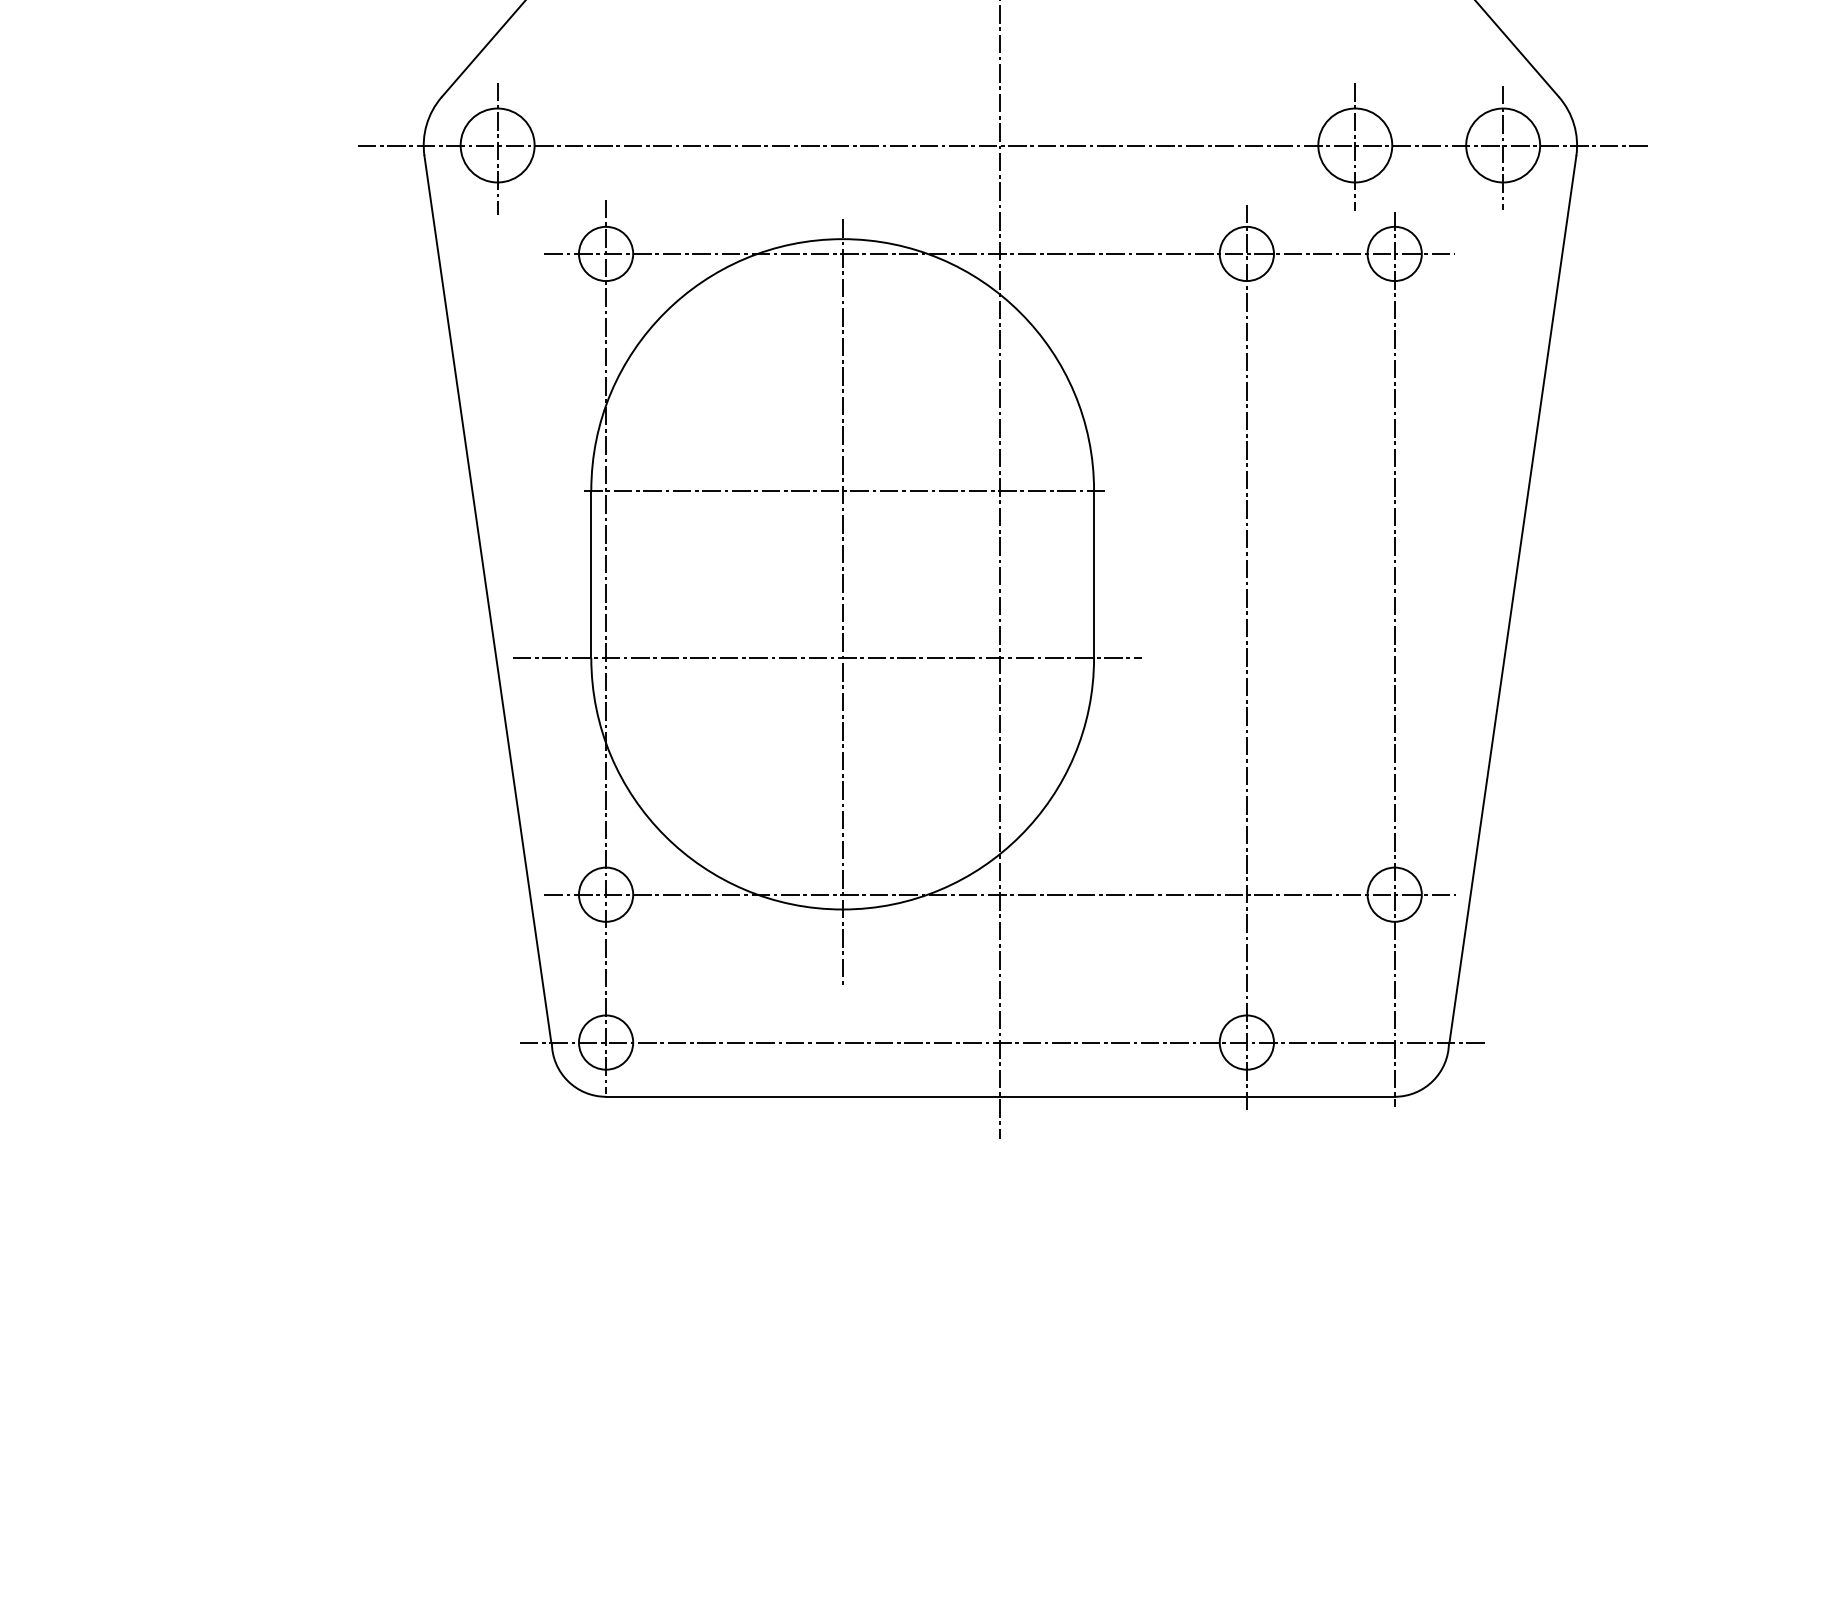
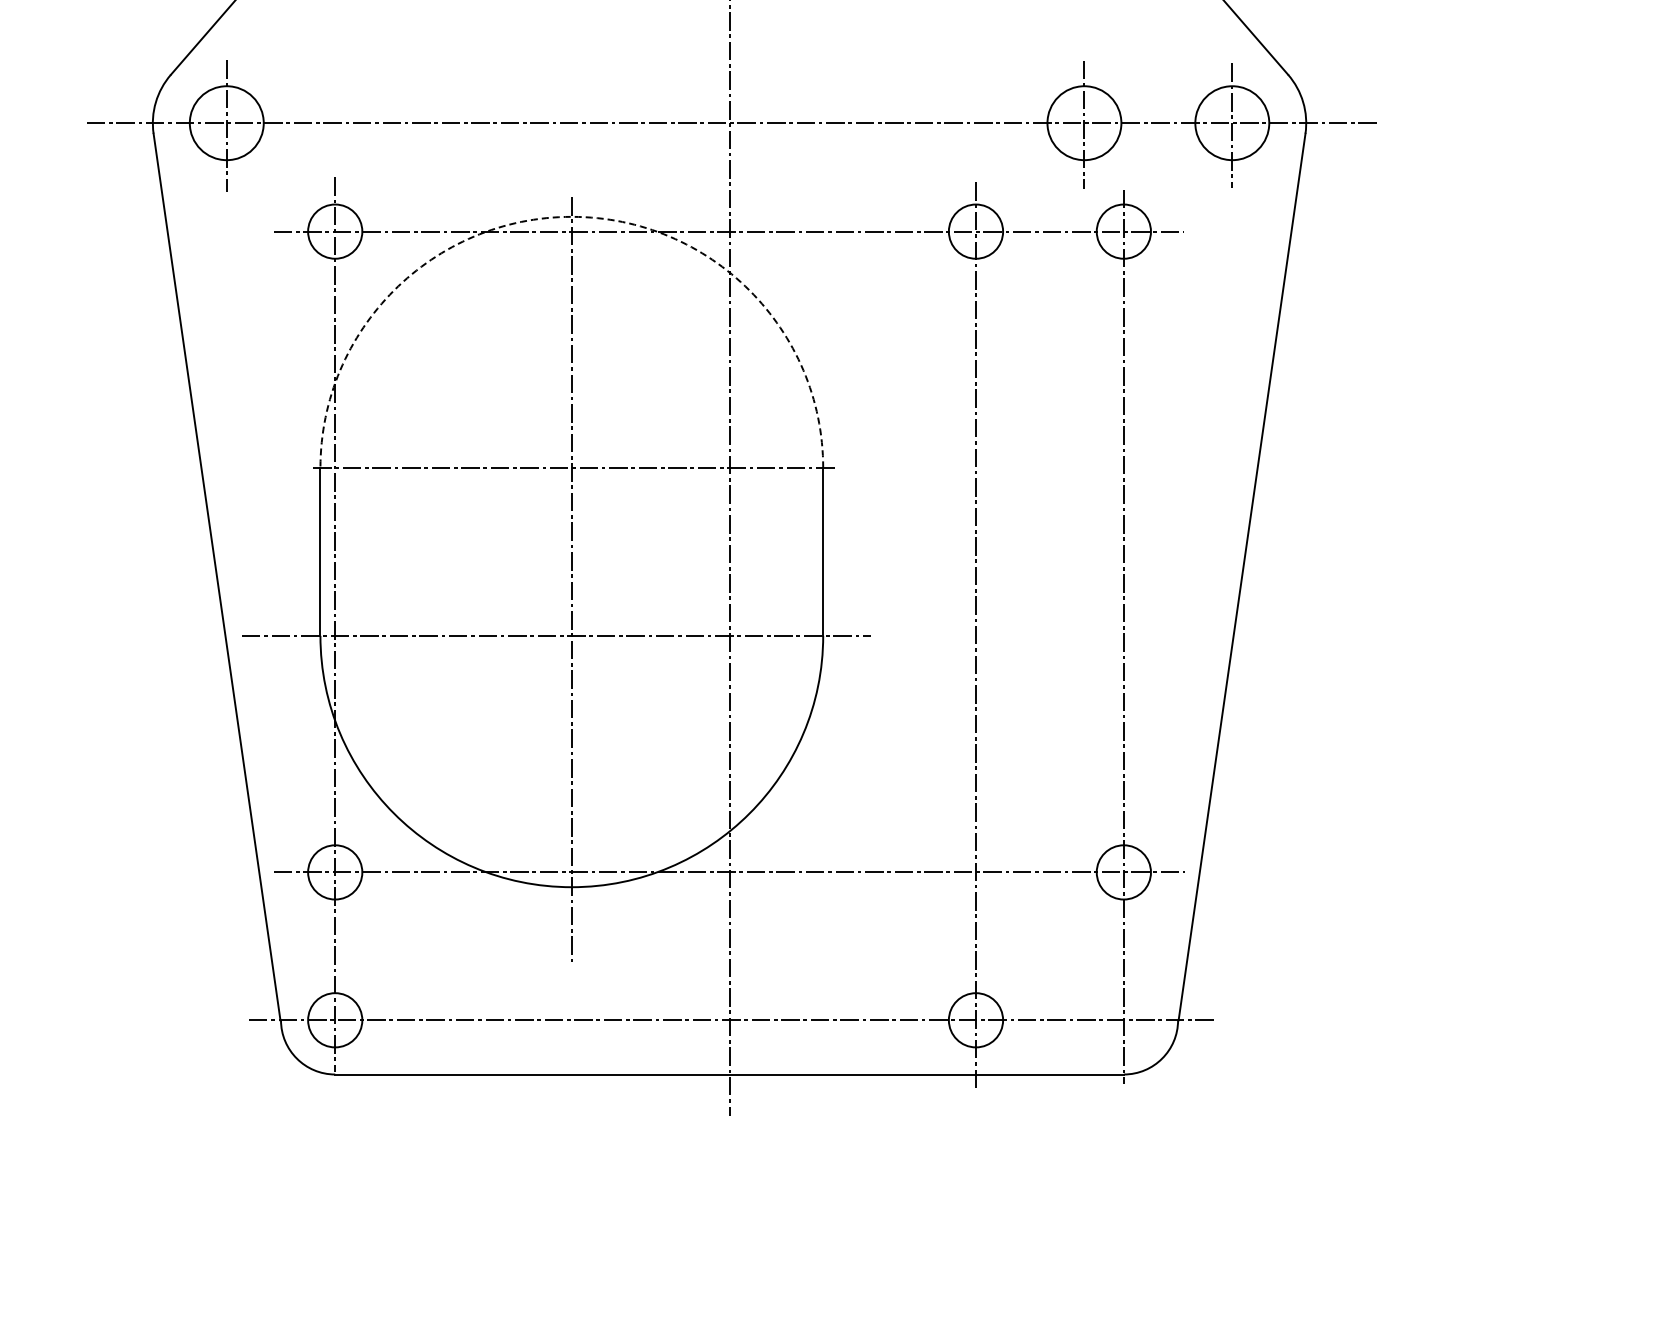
arc: (842, 239) -> (571, 217), solid -> dashed

